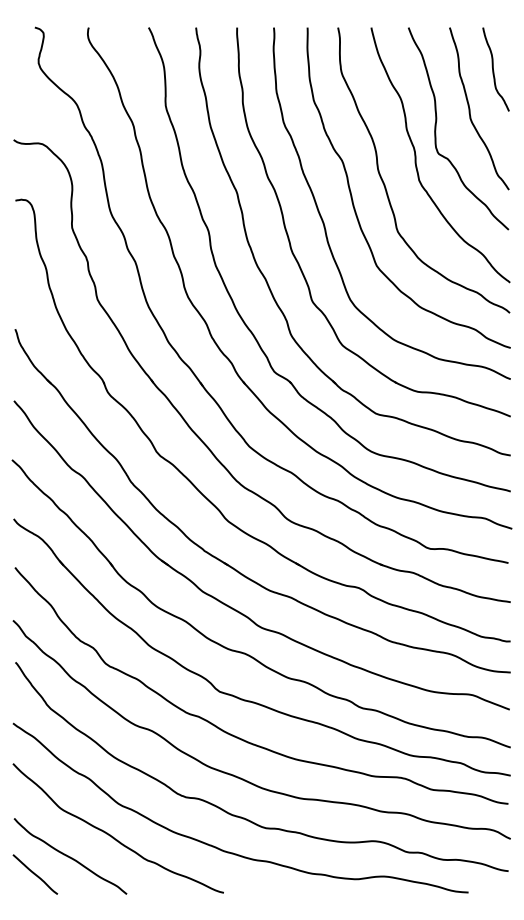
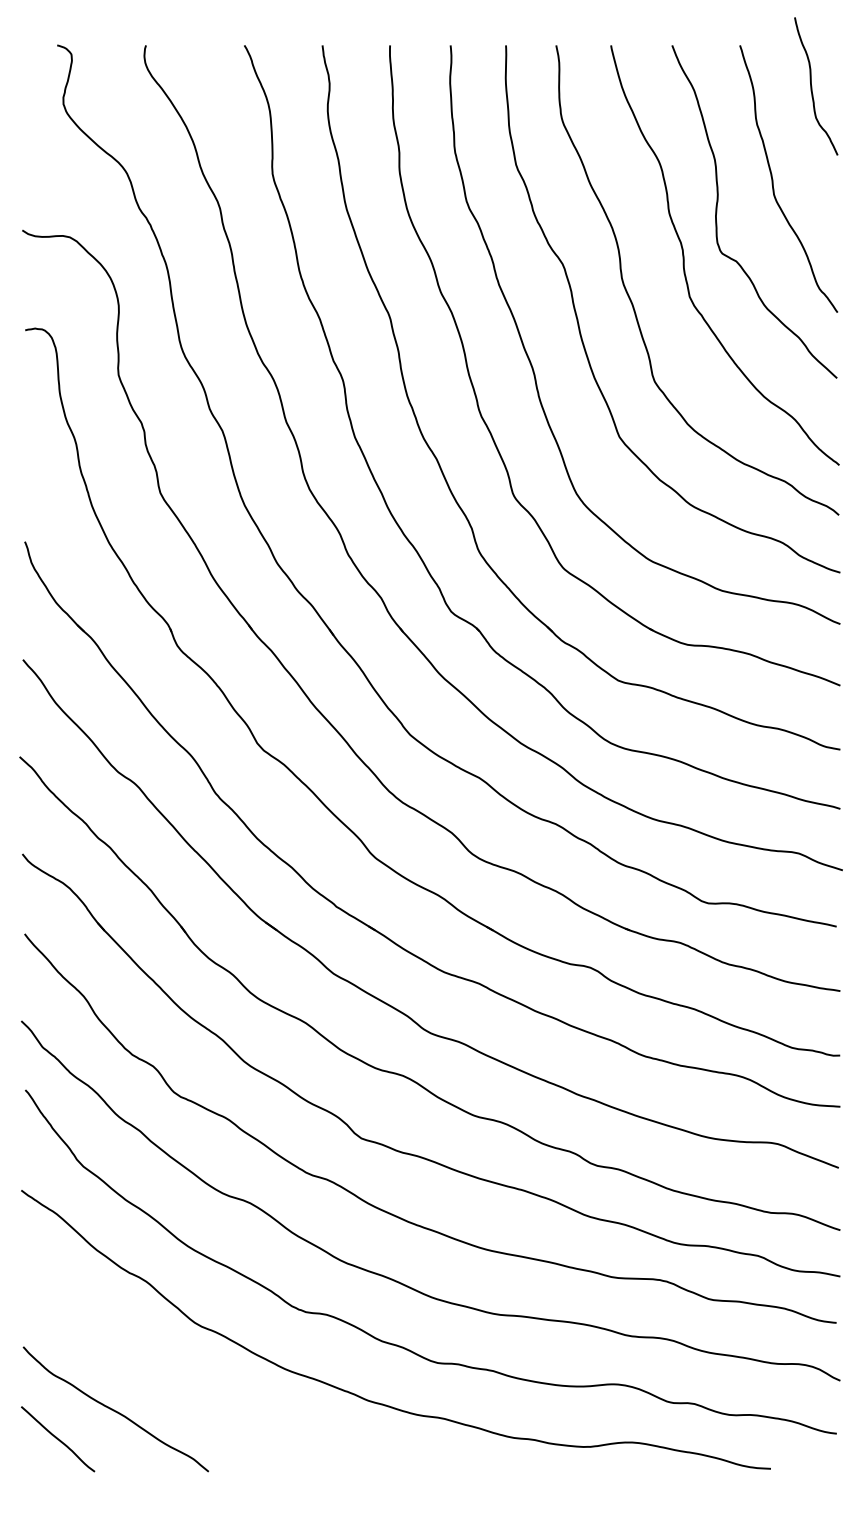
curve: (493, 69) -> (811, 86), moved
curve: (113, 836) -> (186, 1376), removed

